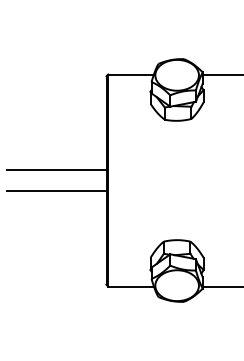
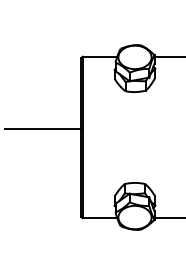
line: (56, 191) -> (43, 145), removed

